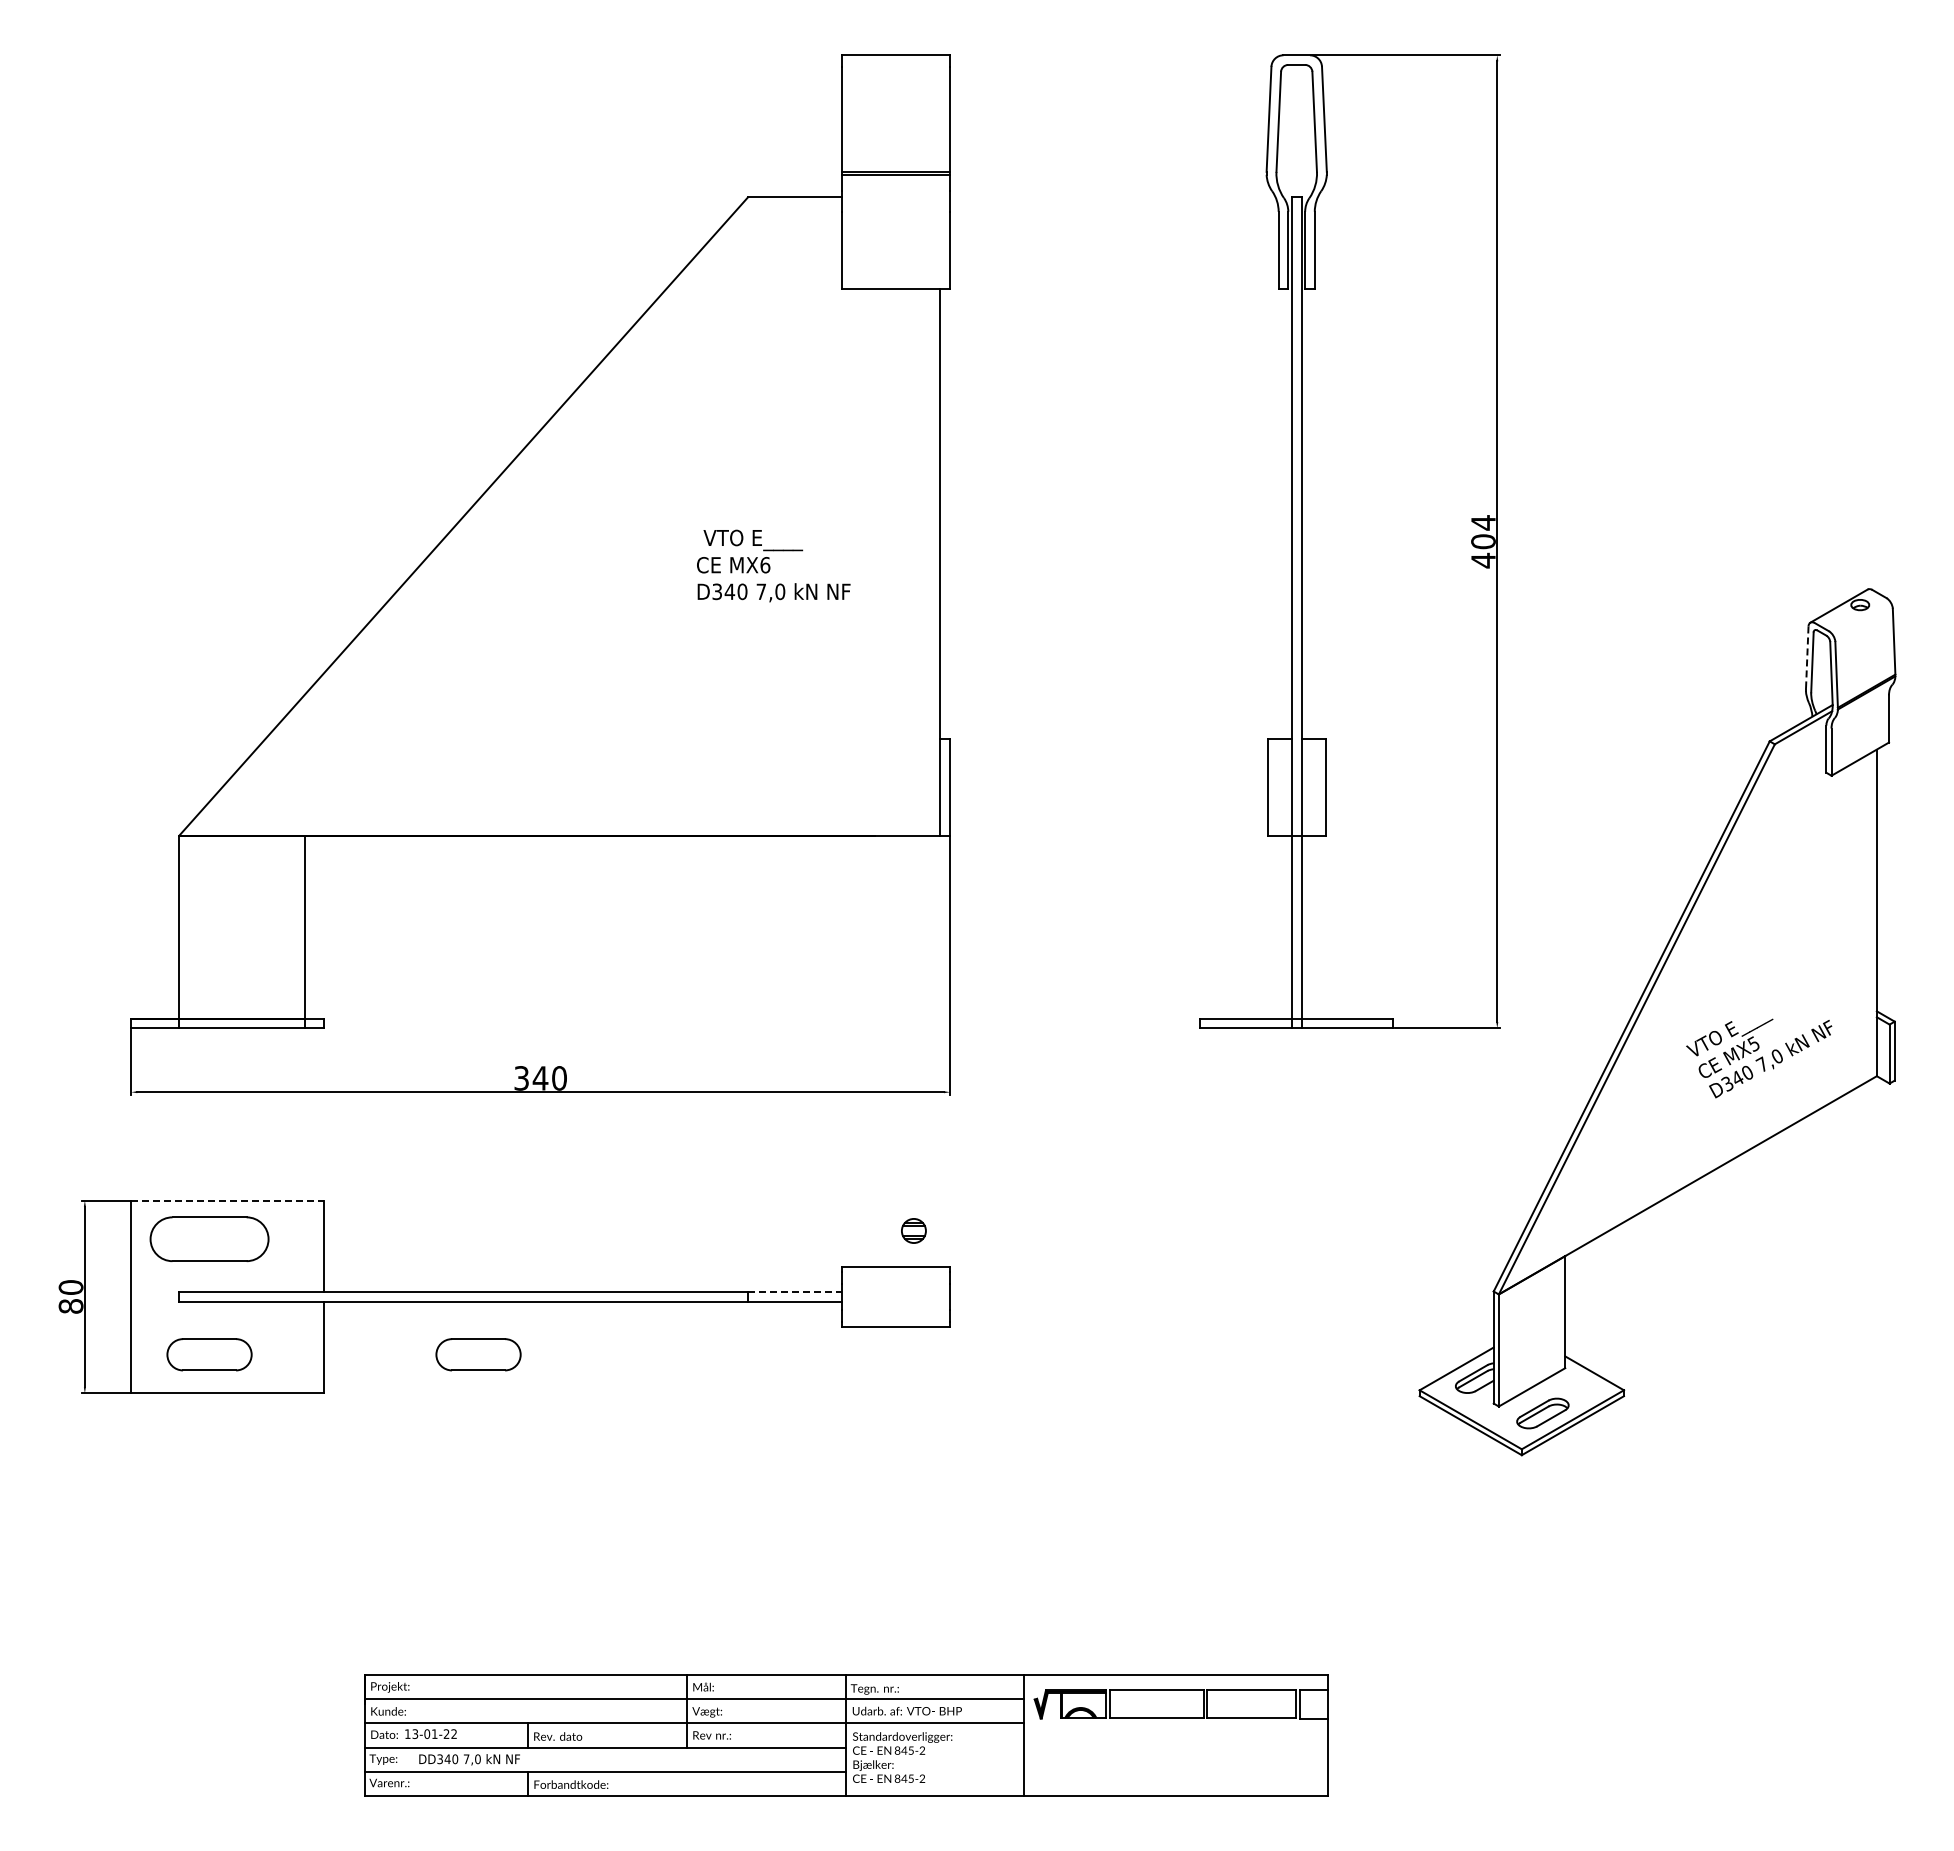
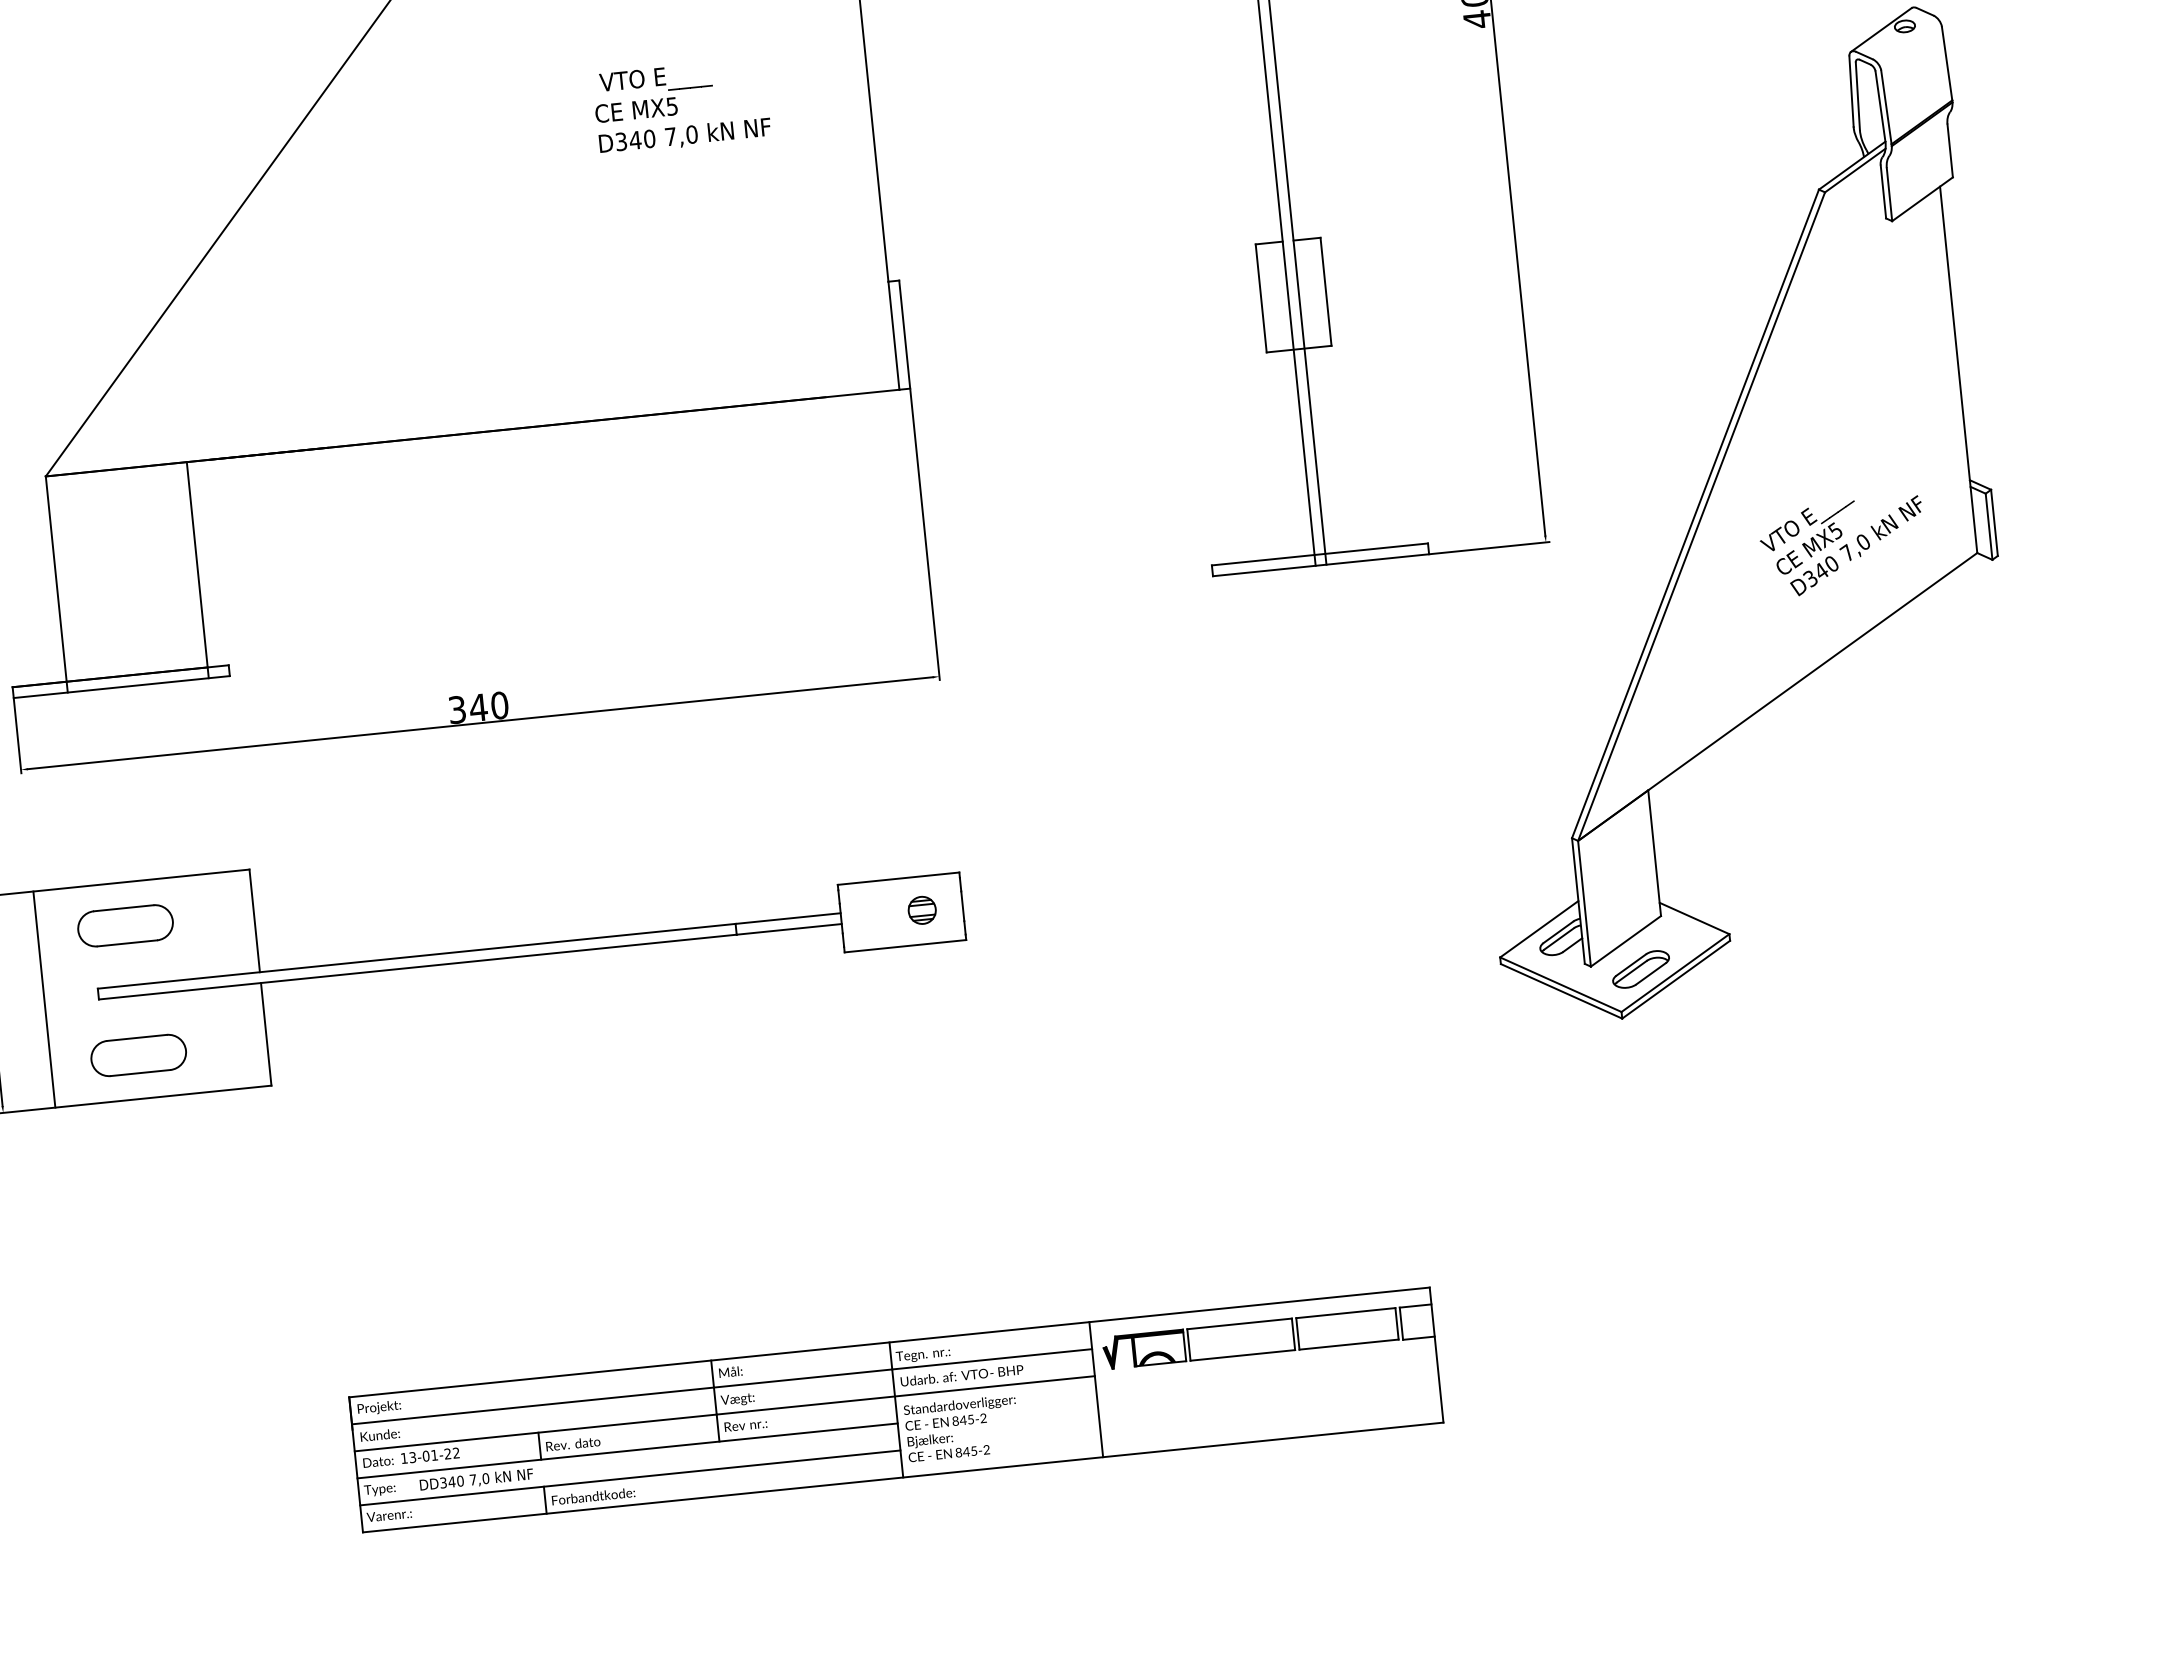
text: (765, 565) -> (672, 106), MX6 -> MX5
line: (1807, 658) -> (1851, 92), dashed -> solid
line: (228, 1200) -> (142, 880), dashed -> solid
part: (913, 1230) -> (921, 909), moved
part: (209, 1238) -> (125, 925), size x0.71
line: (794, 1292) -> (787, 918), dashed -> solid
part: (478, 1354) -> (440, 1024), removed

